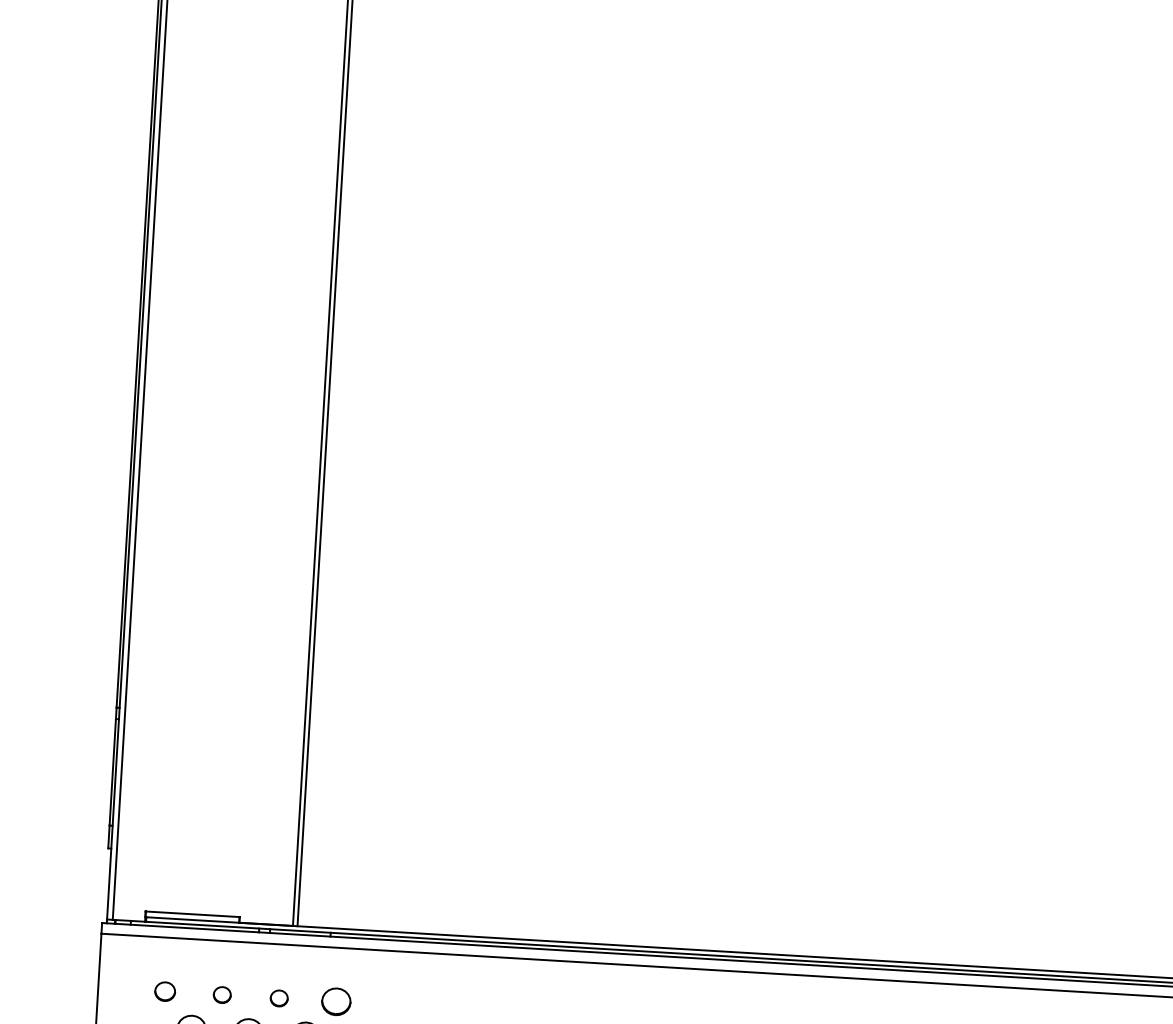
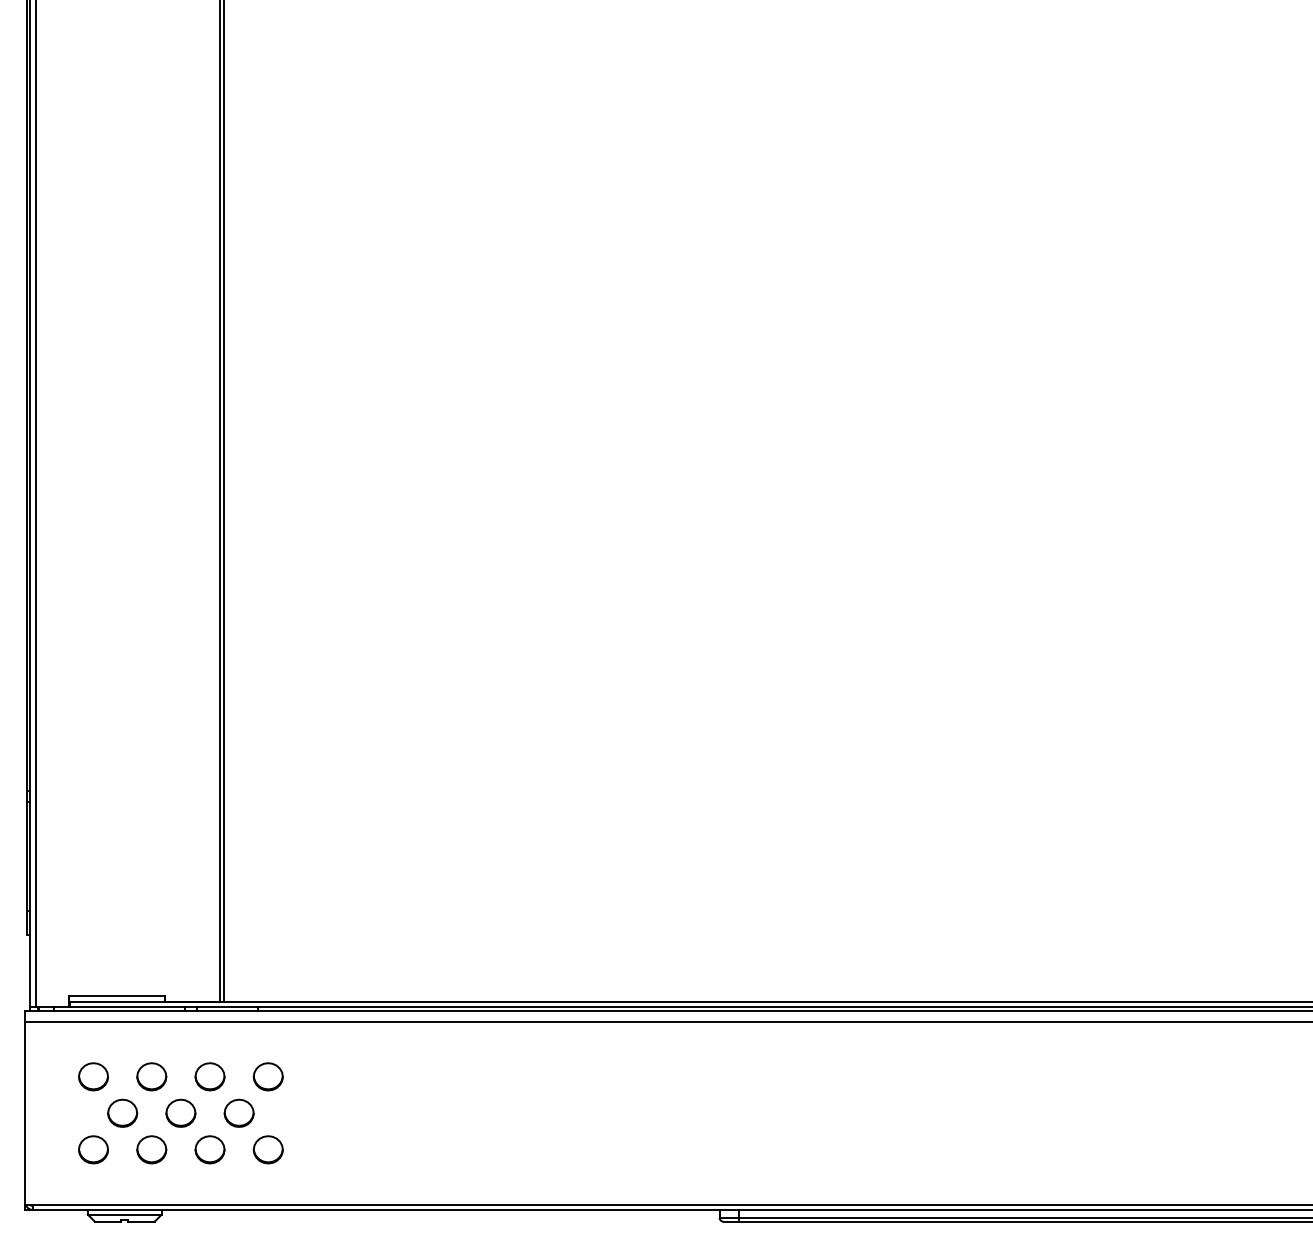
part: (165, 991) -> (93, 1076), size x1.43
part: (221, 994) -> (151, 1076), size x1.67
part: (278, 998) -> (209, 1076), size x1.67

